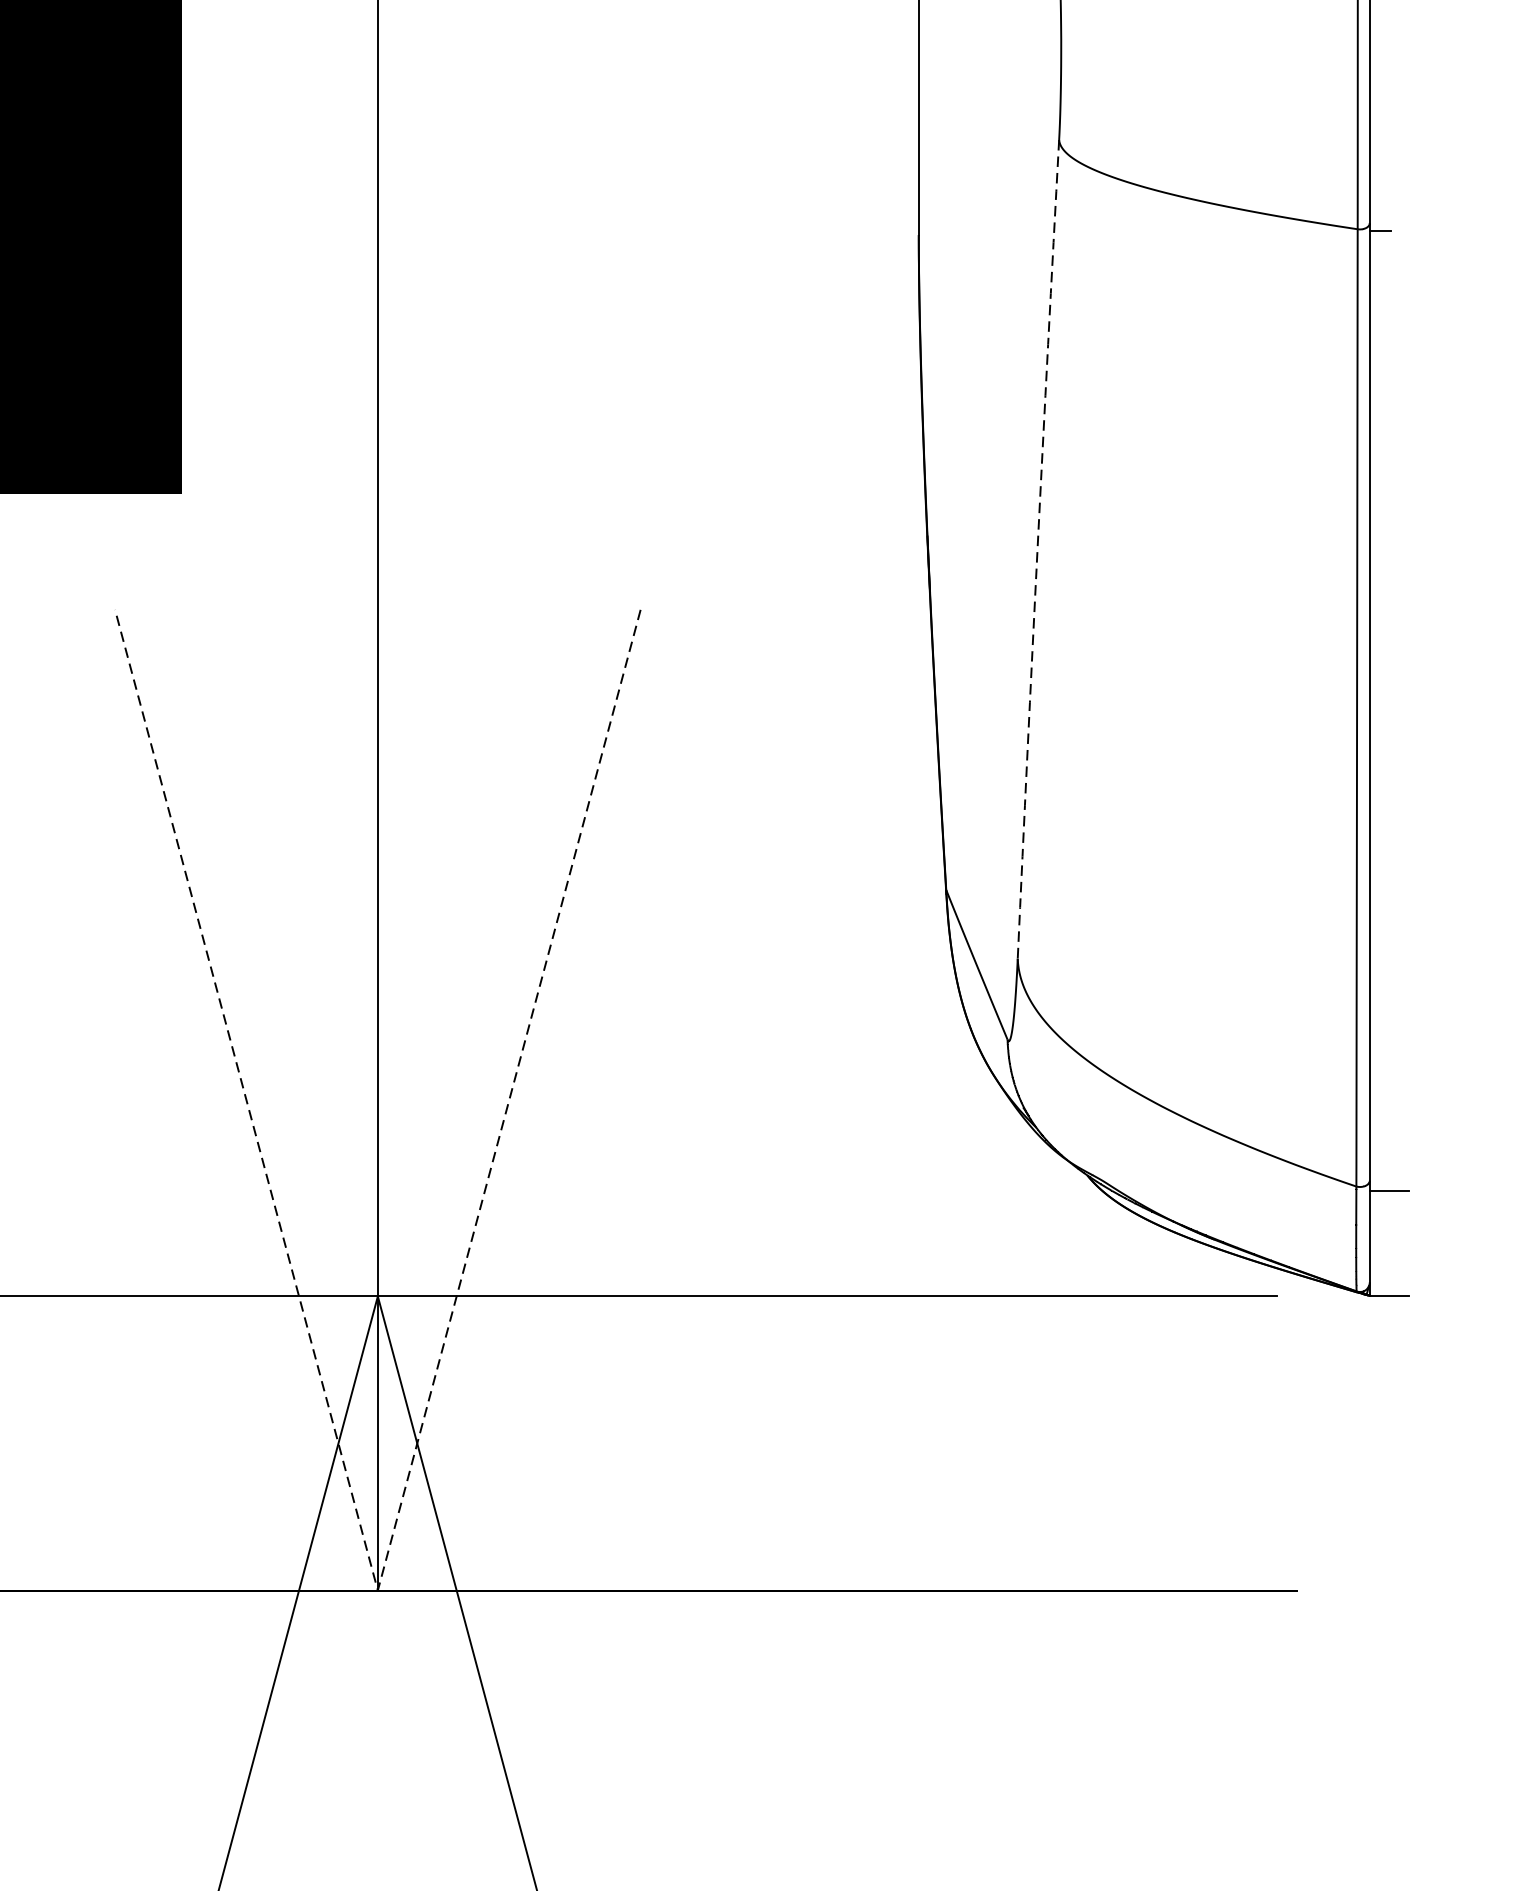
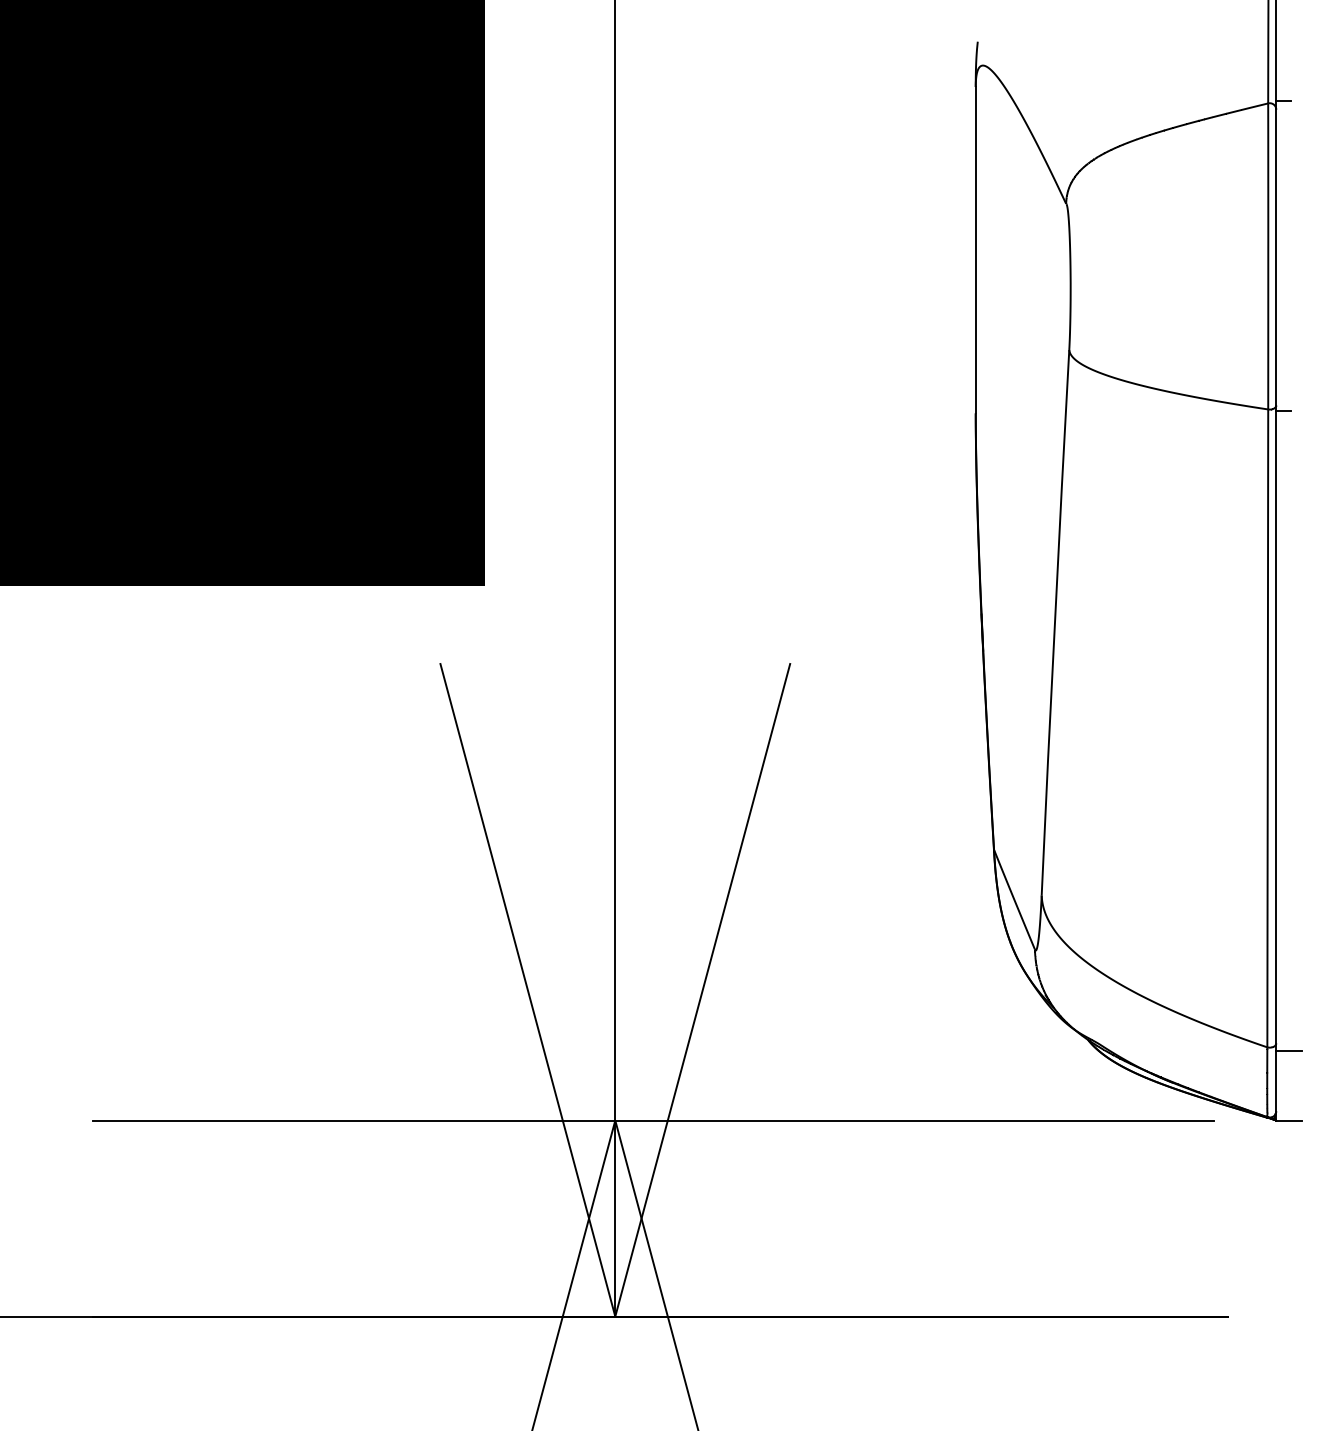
line: (1036, 548) -> (1054, 622), dashed -> solid
line: (378, 1590) -> (615, 1316), dashed -> solid

